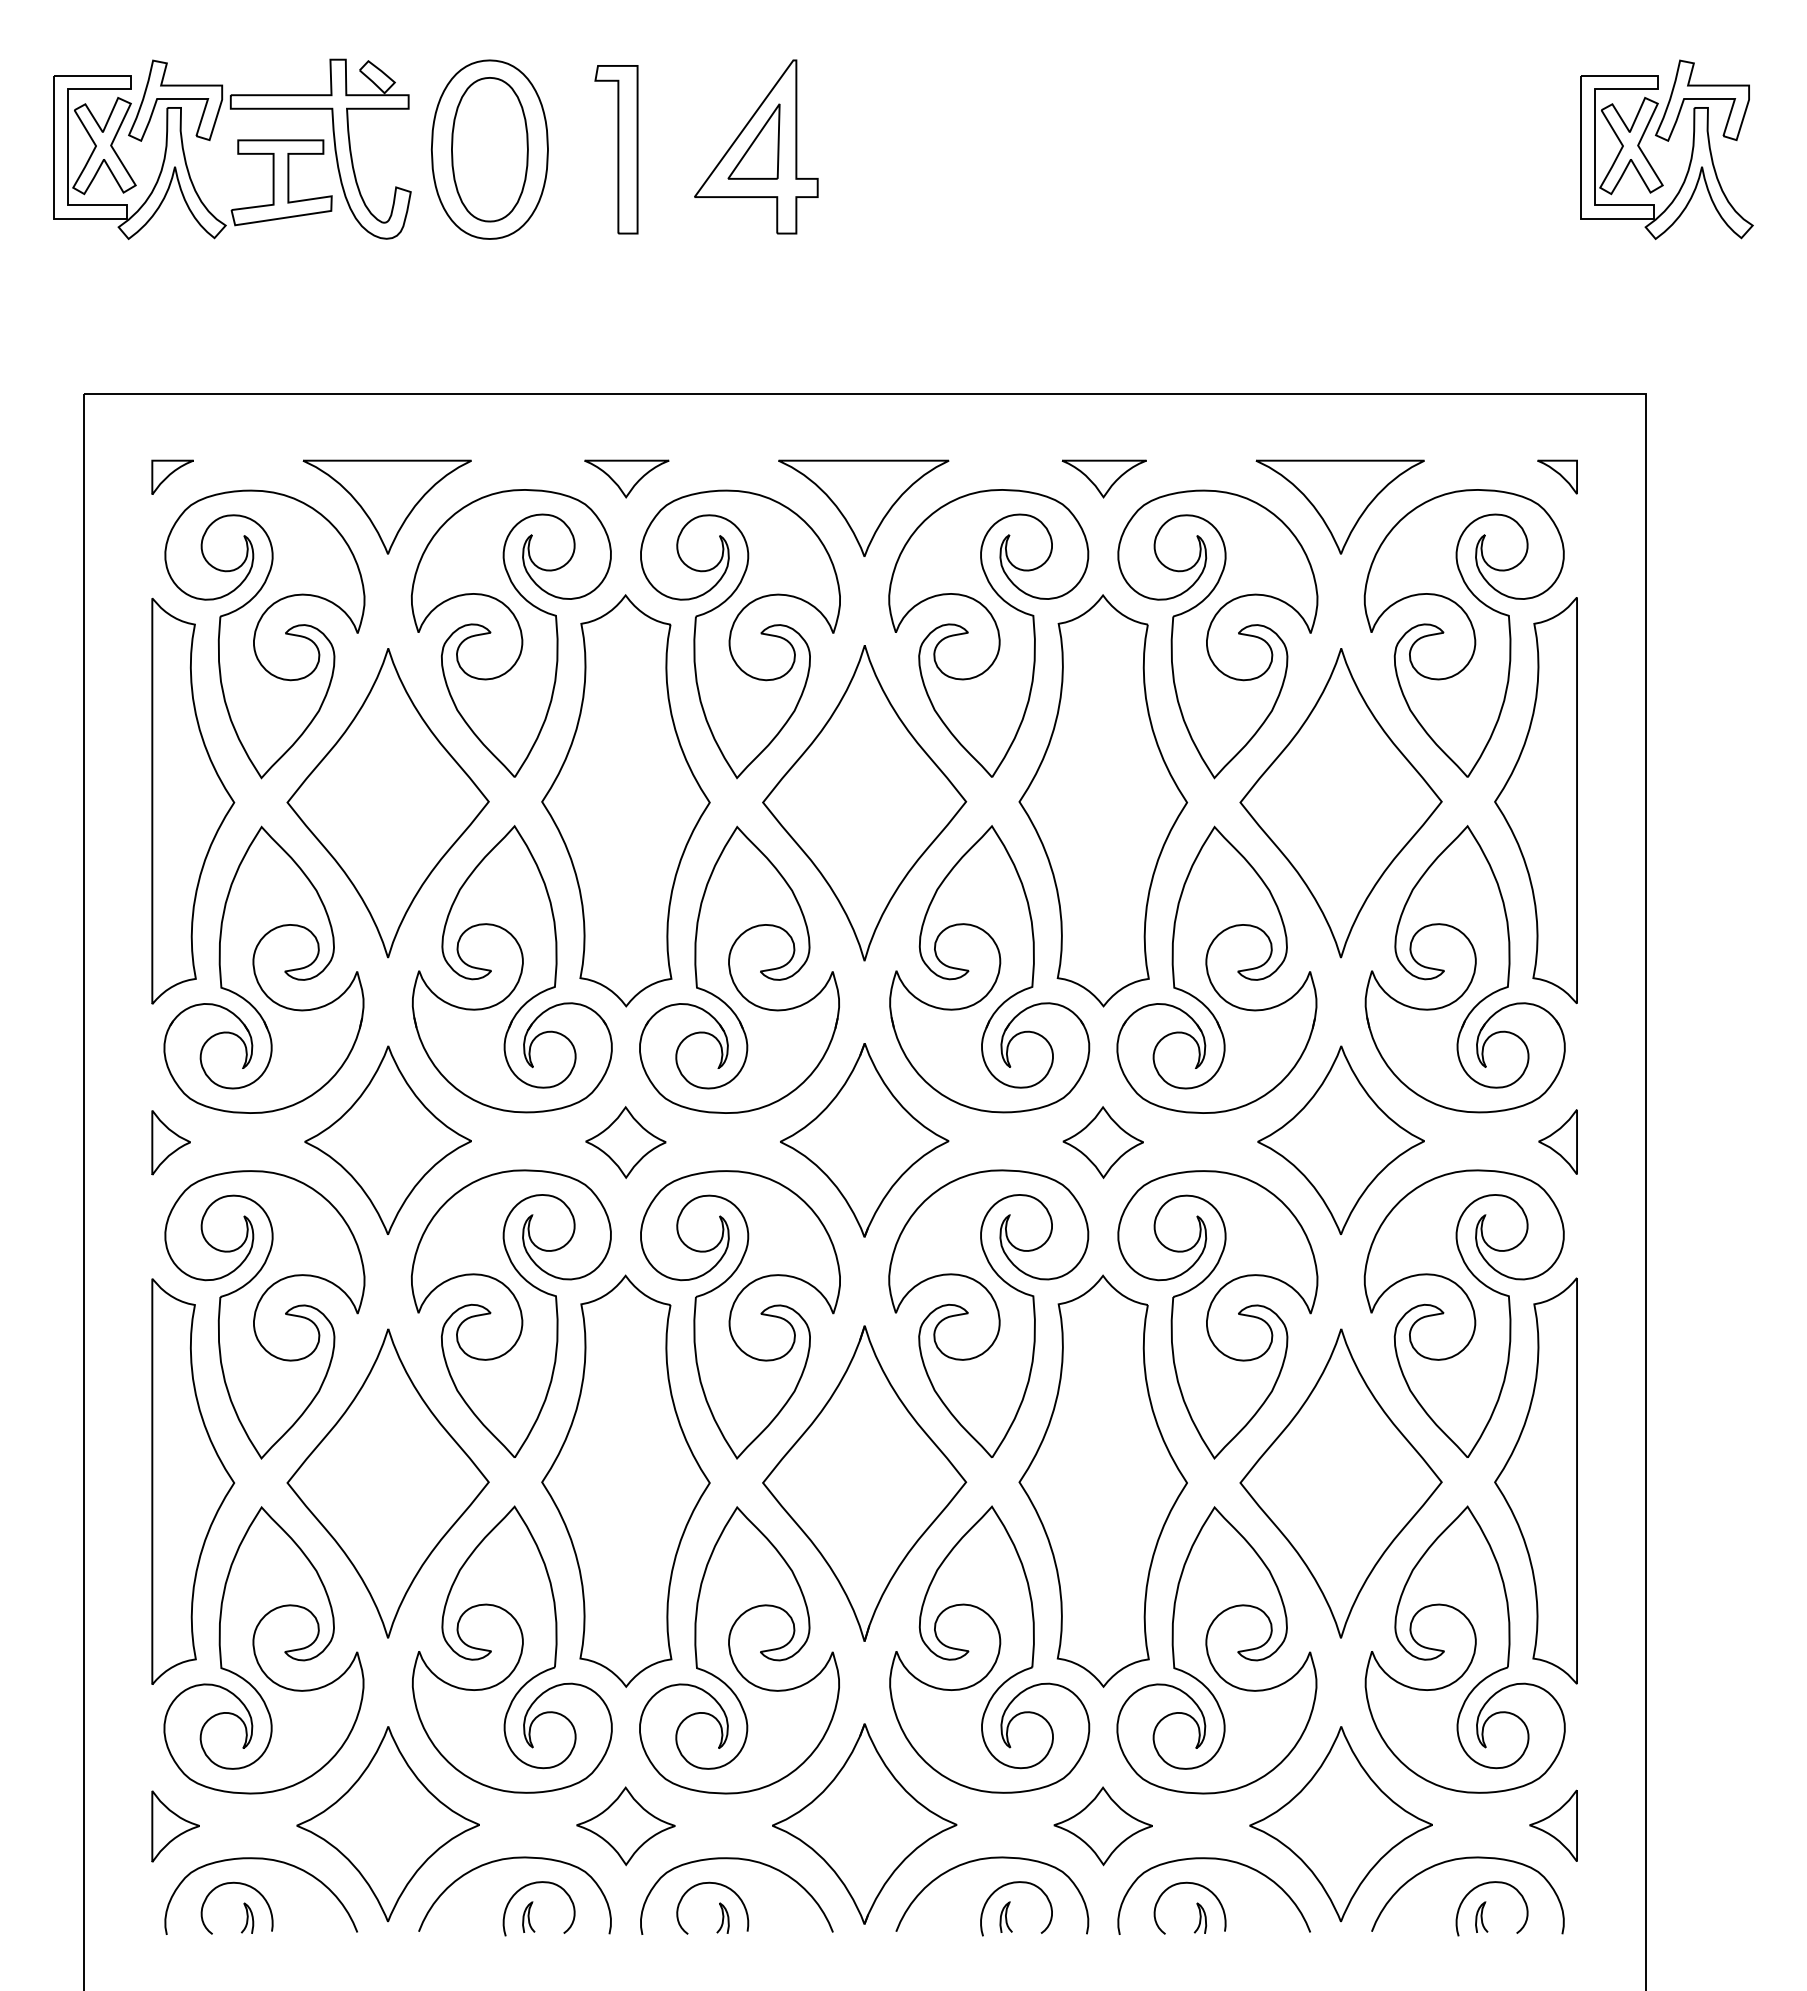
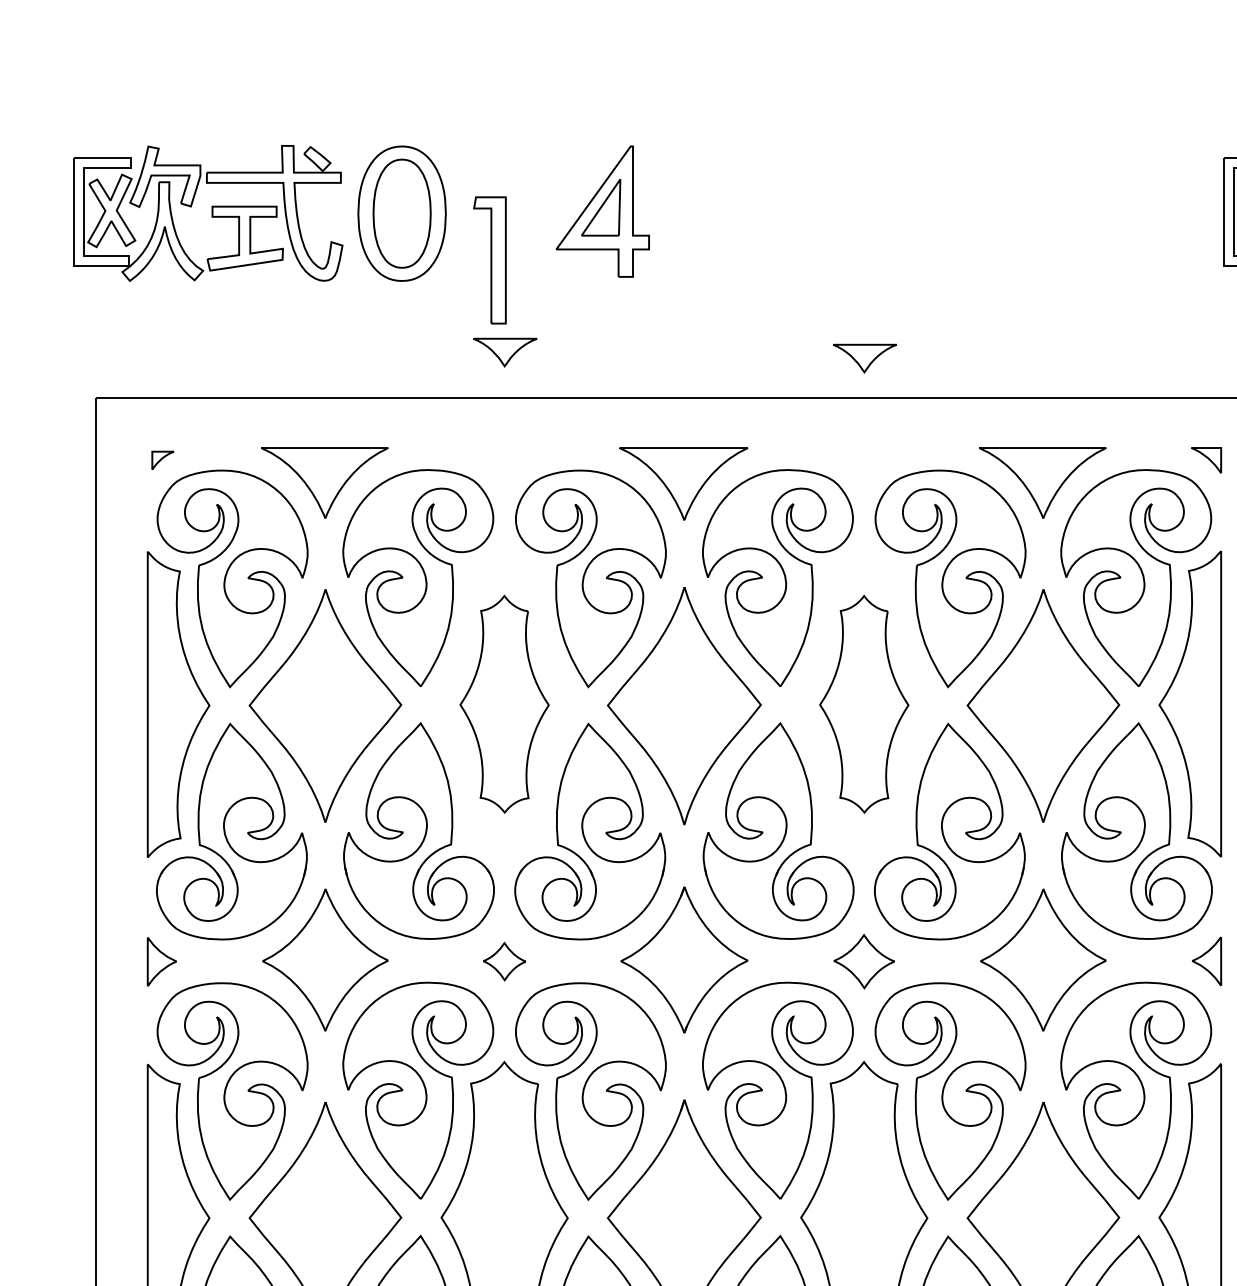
part: (616, 149) -> (489, 260), moved
part: (172, 476) -> (162, 459), size x0.7
part: (626, 478) -> (505, 352), moved
part: (1103, 478) -> (864, 358), moved
part: (625, 800) -> (504, 704), size x0.7
part: (1103, 800) -> (864, 704), size x0.7
part: (625, 1142) -> (504, 961), size x0.7

